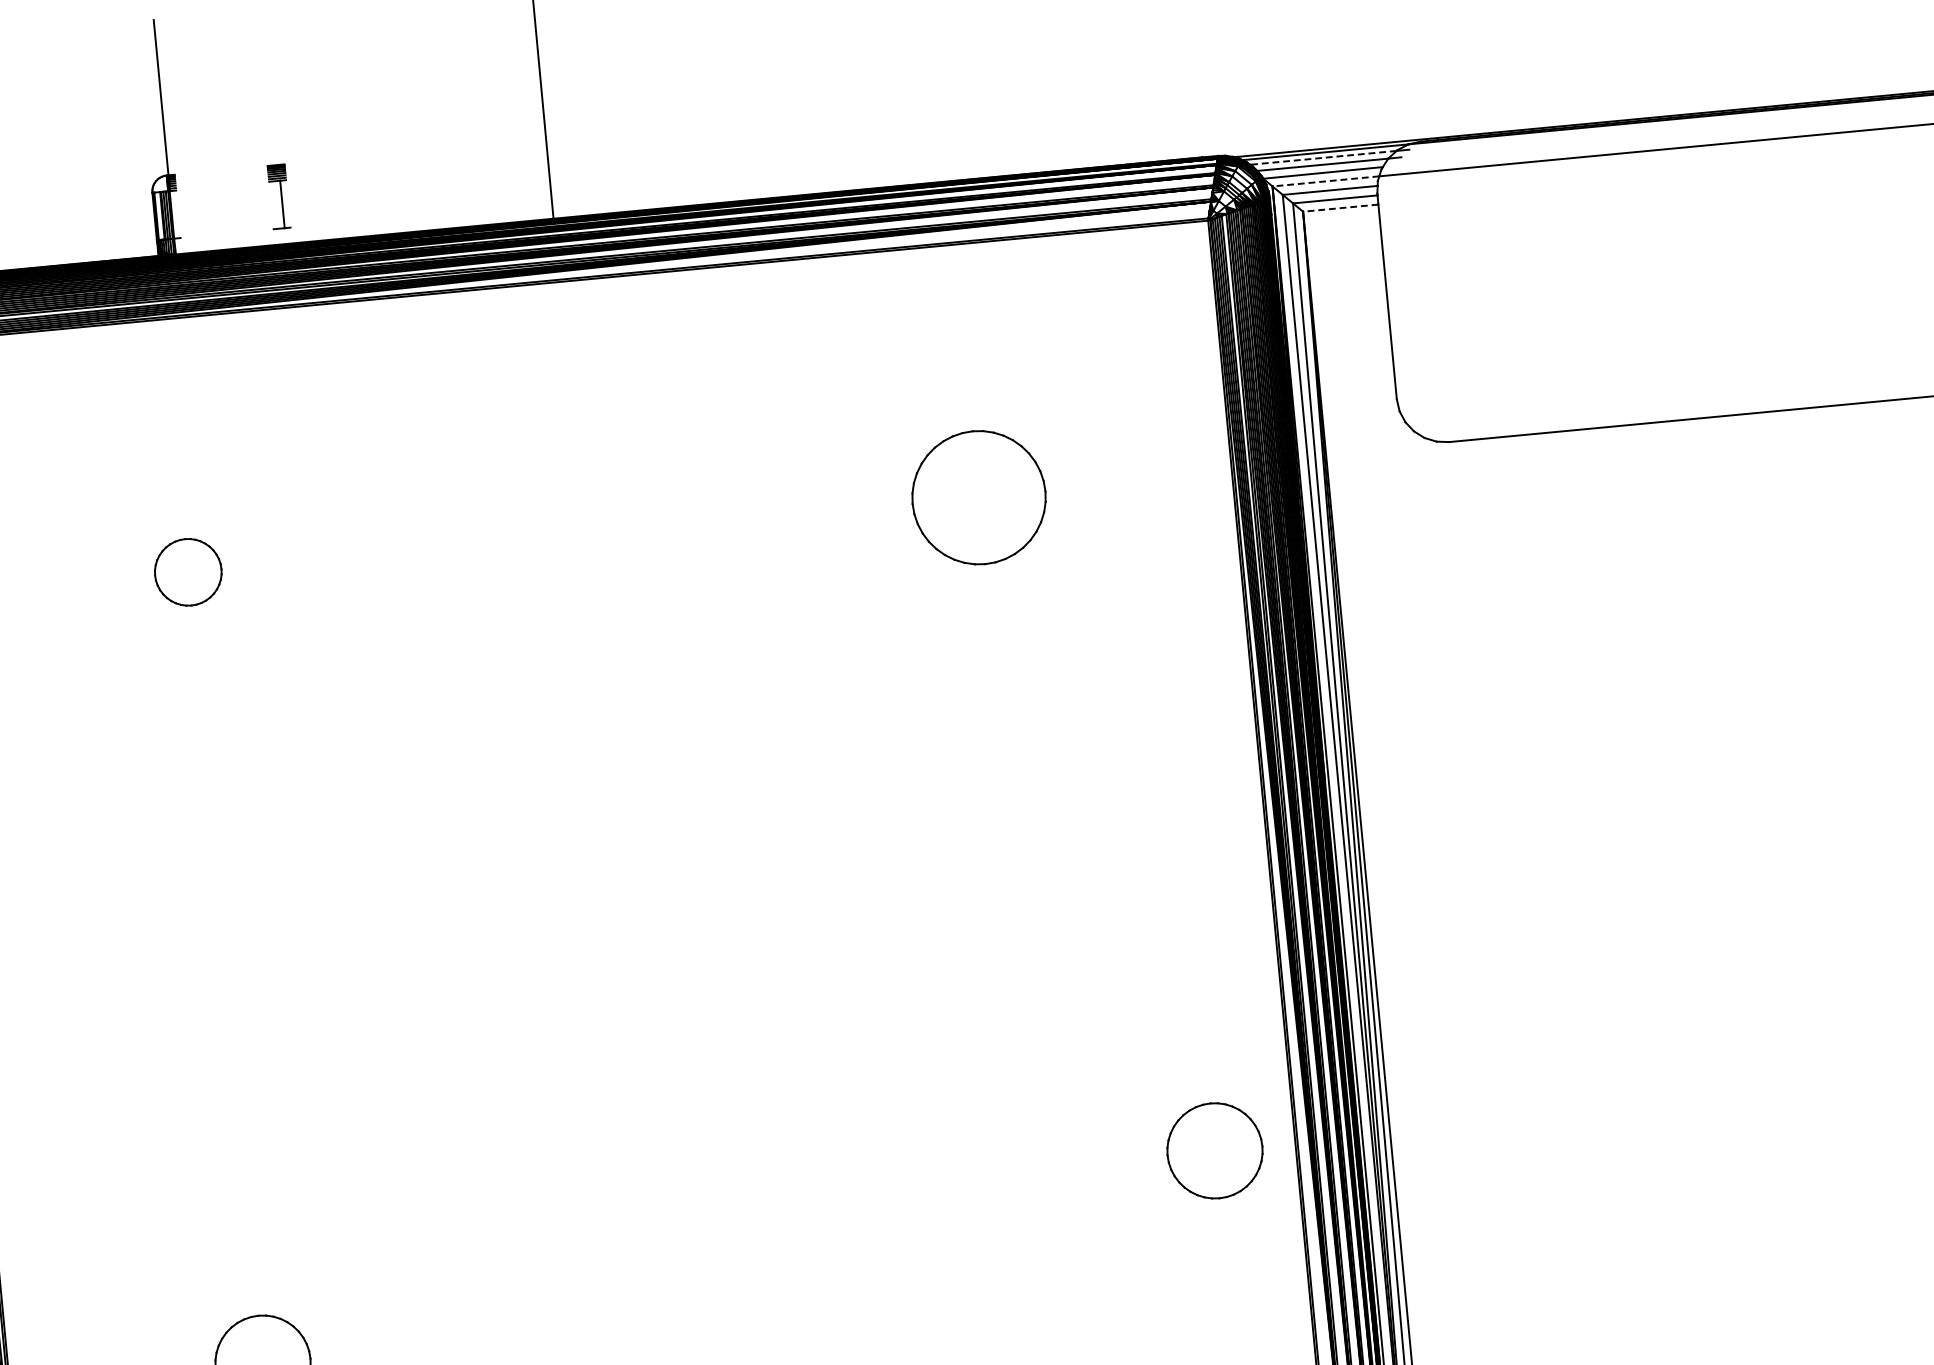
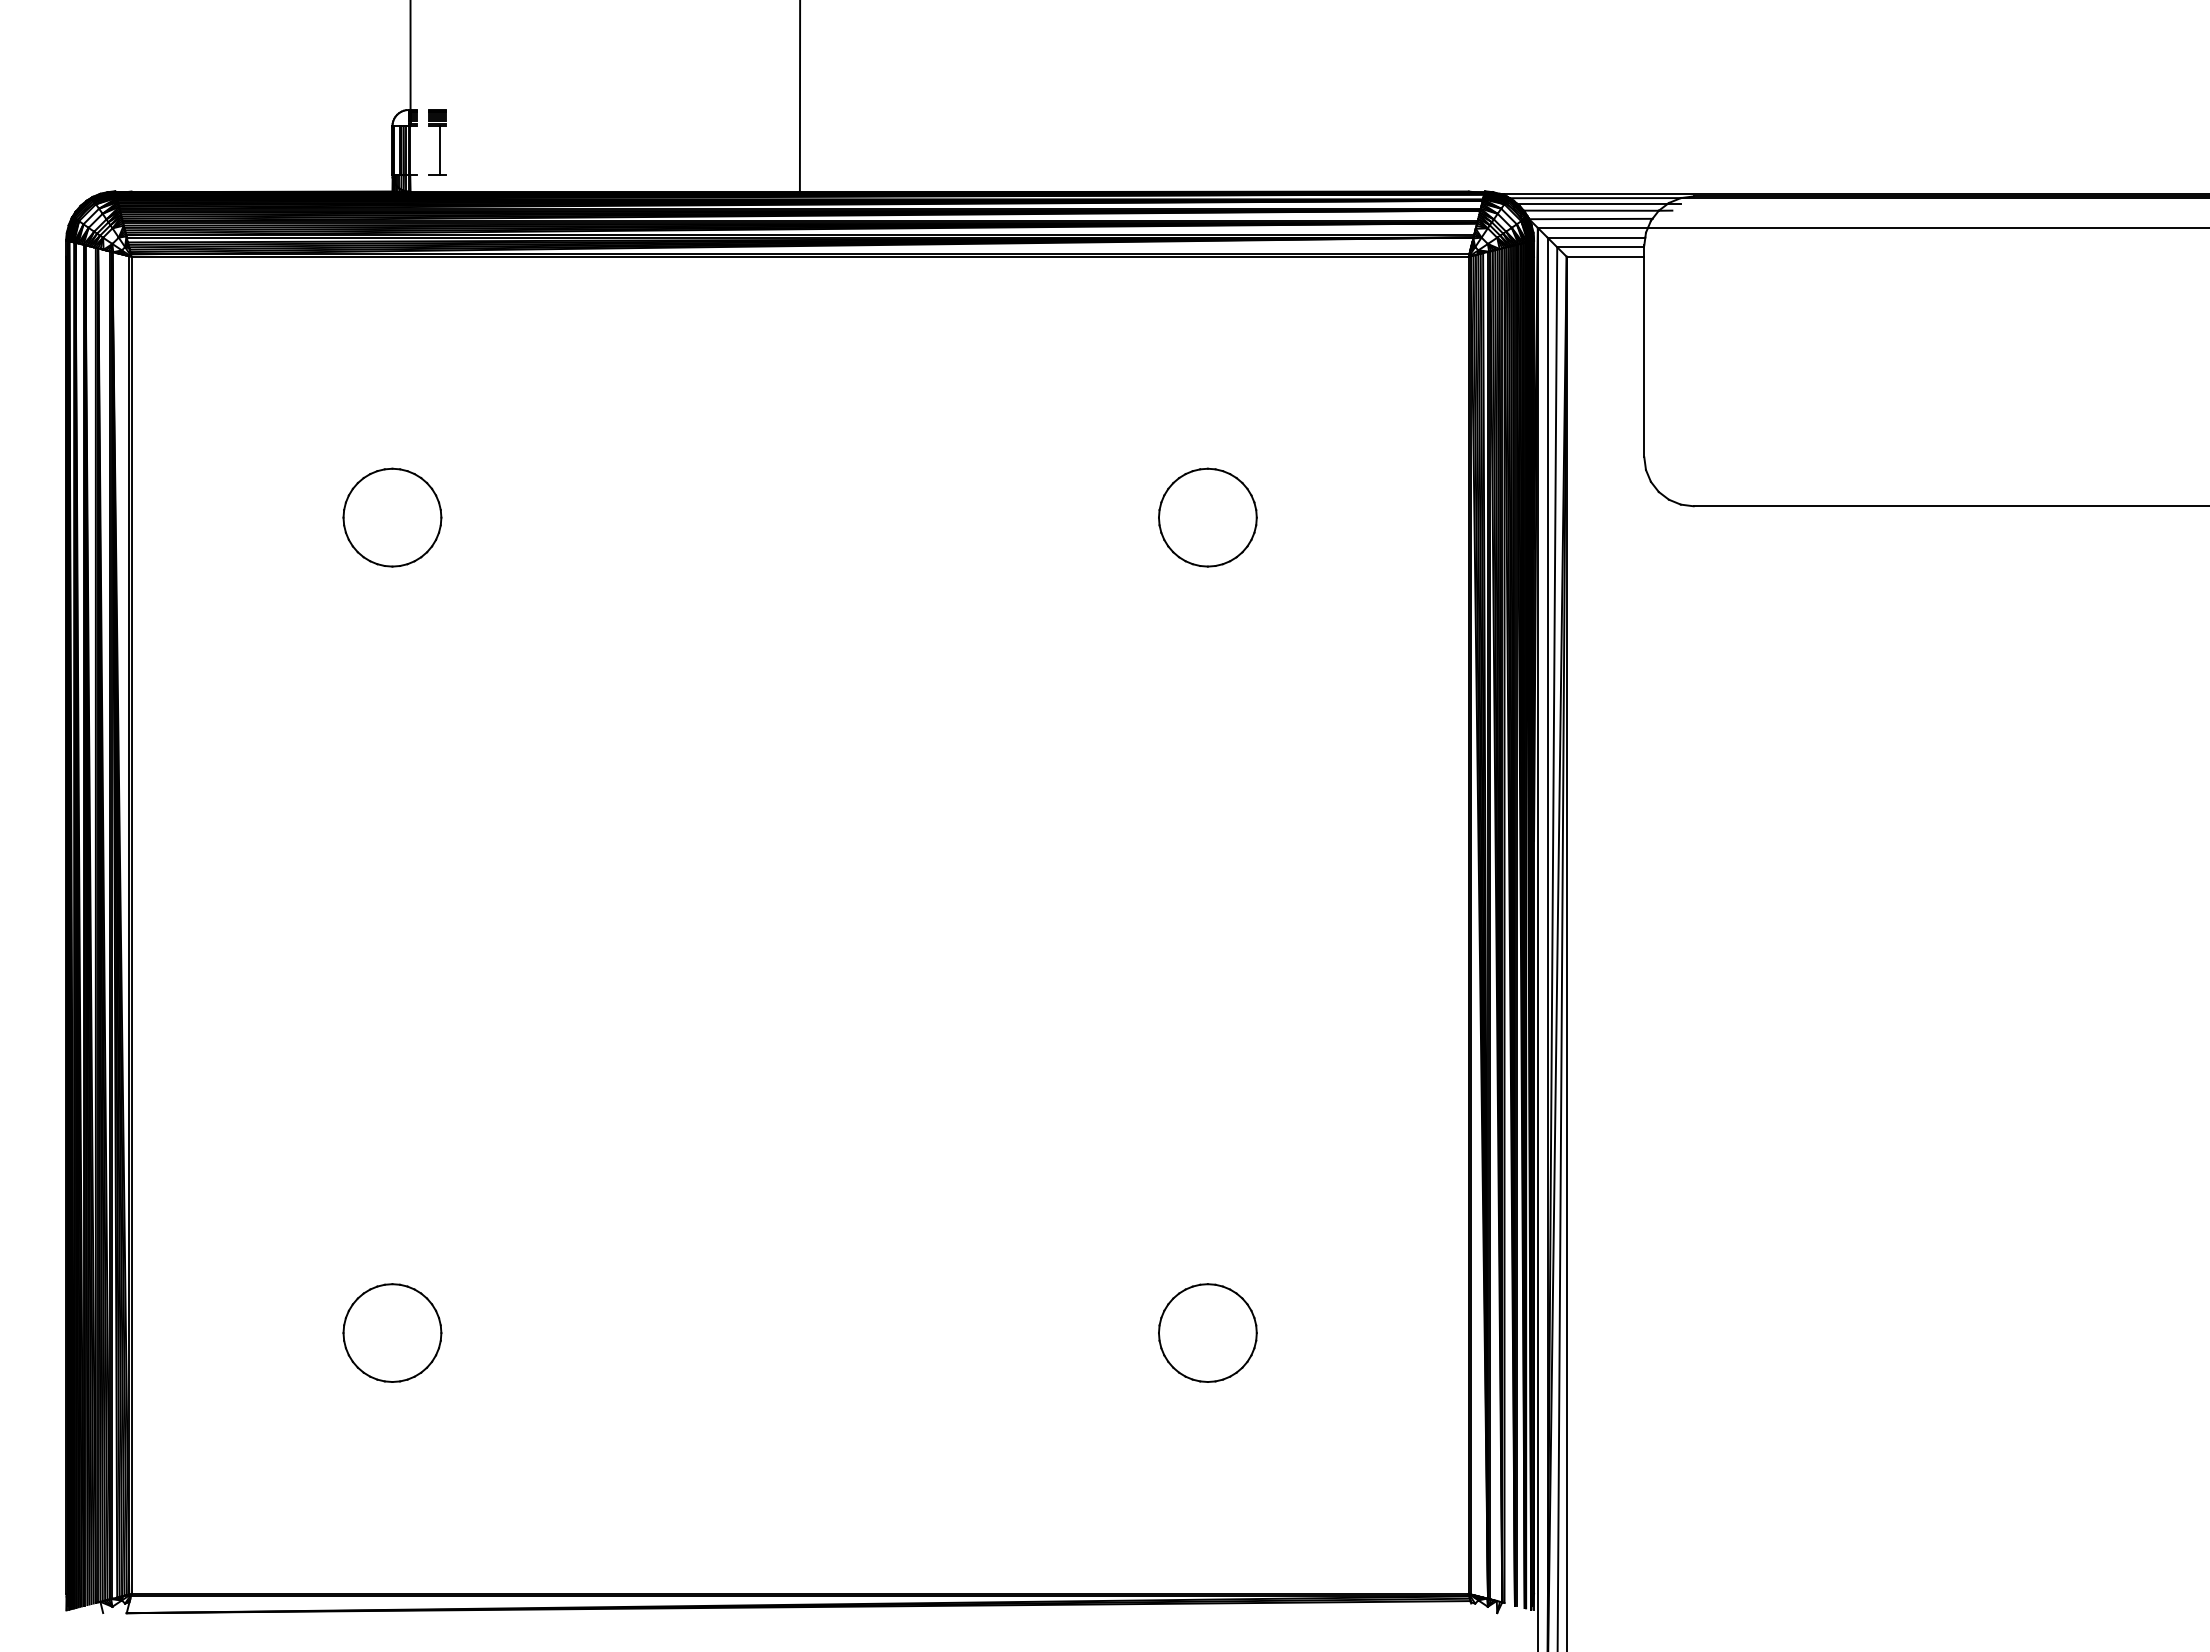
line: (1323, 157) -> (1592, 203), dashed -> solid
line: (1325, 180) -> (1592, 227), dashed -> solid
part: (279, 196) -> (437, 142), moved
line: (1340, 207) -> (1605, 256), dashed -> solid
part: (978, 497) -> (1207, 517), size x0.71
part: (188, 572) -> (392, 517), size x1.43
part: (1214, 1150) -> (1207, 1332), moved

